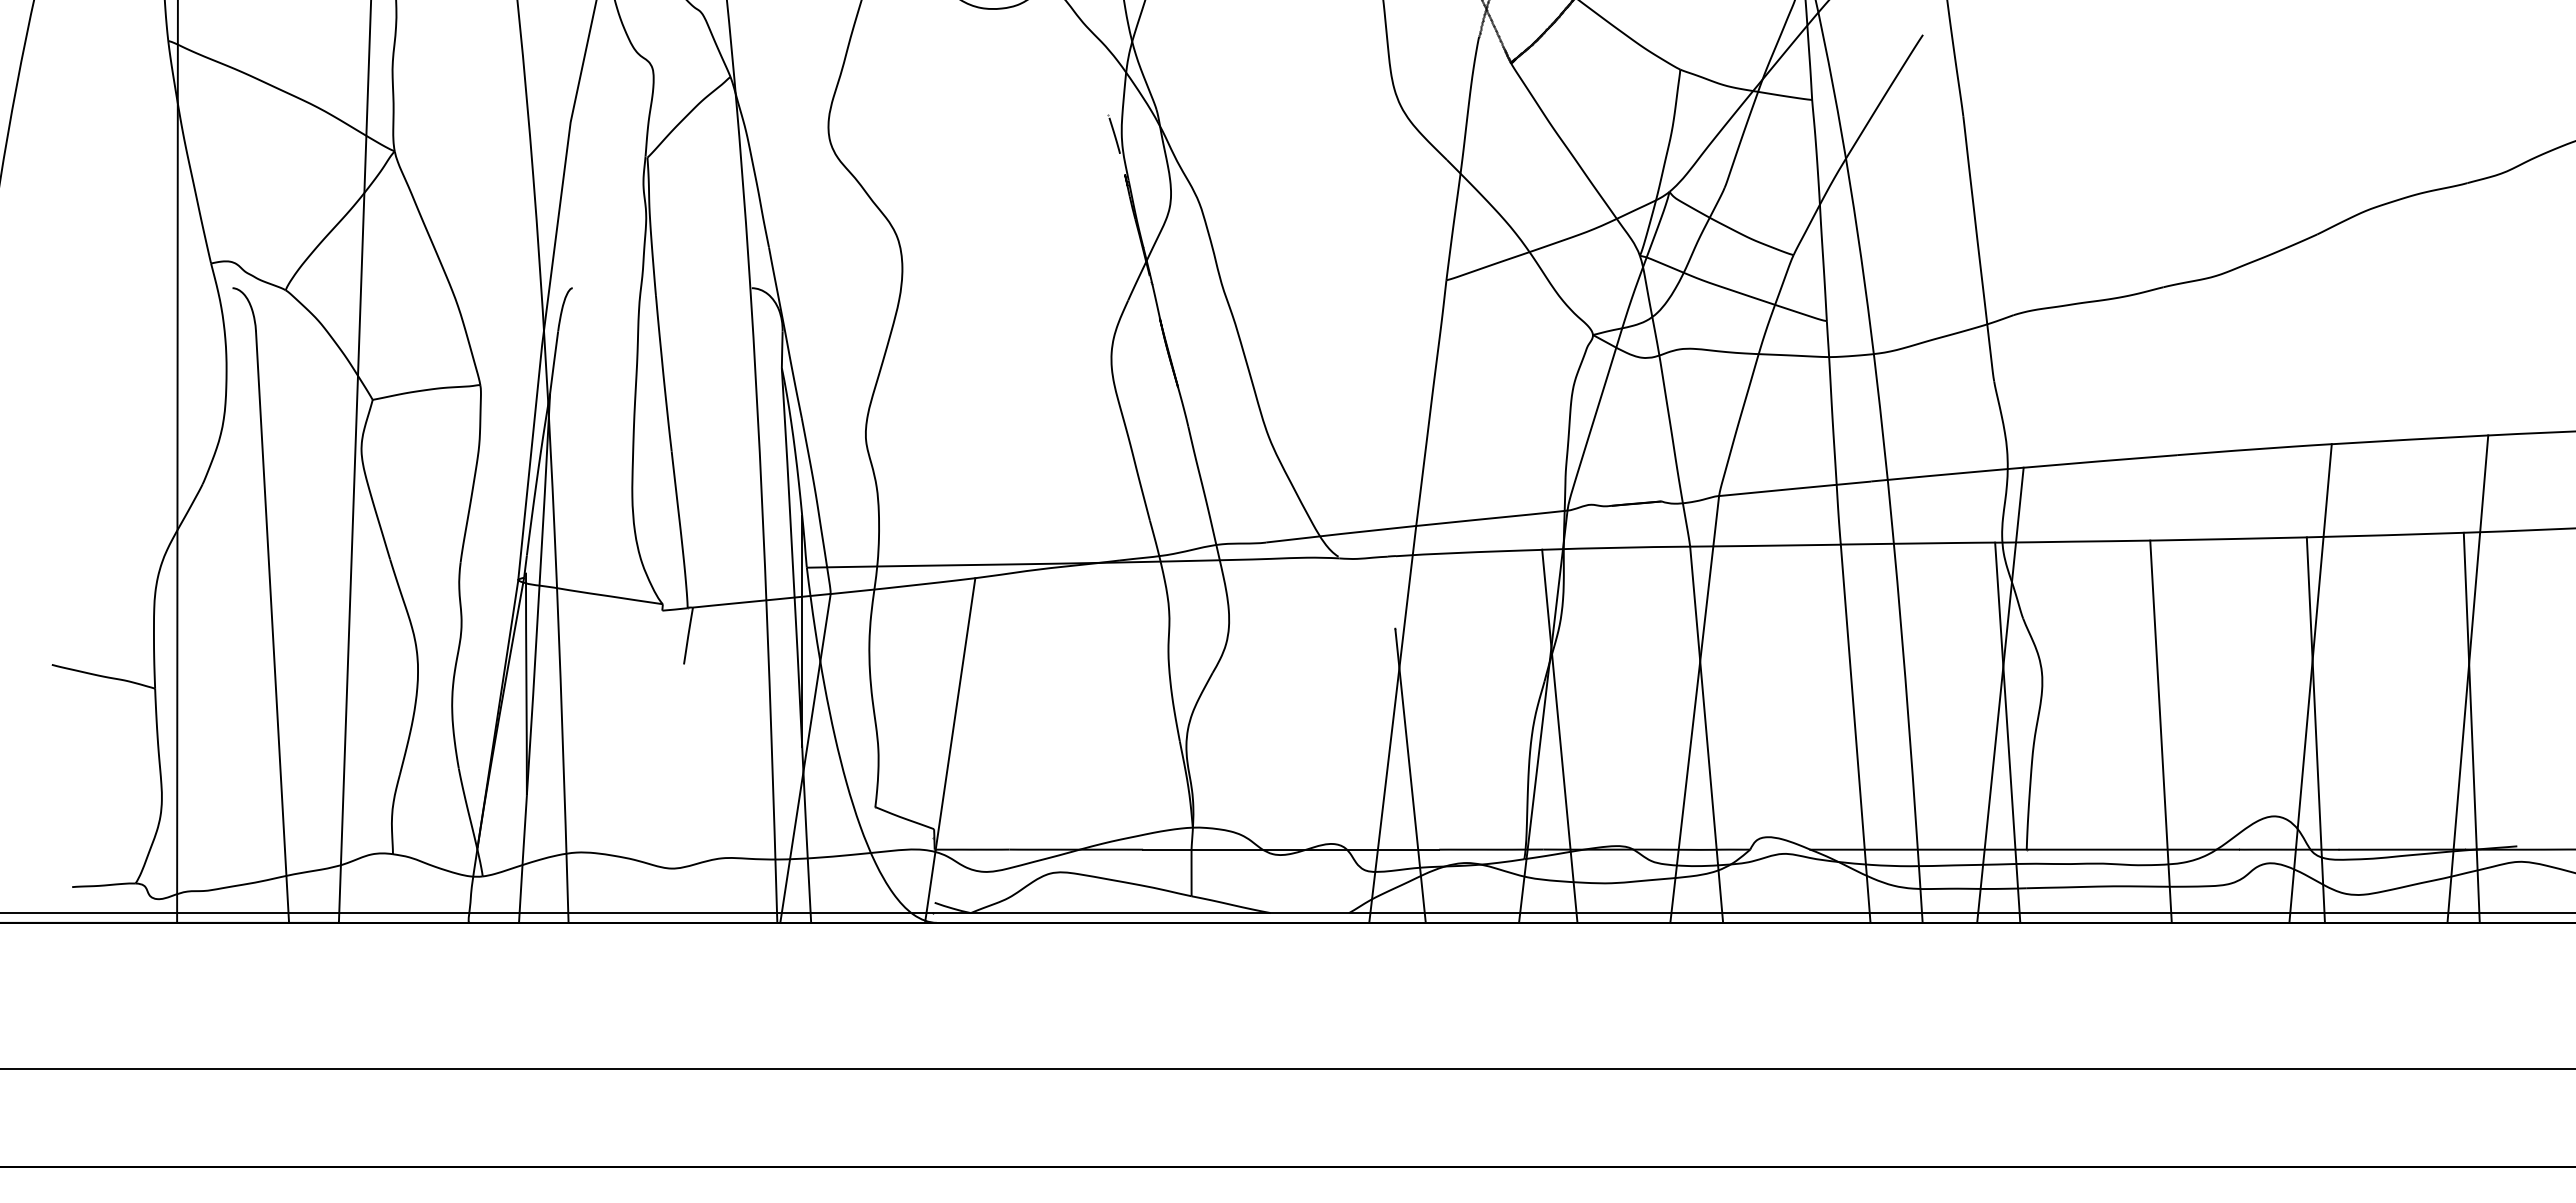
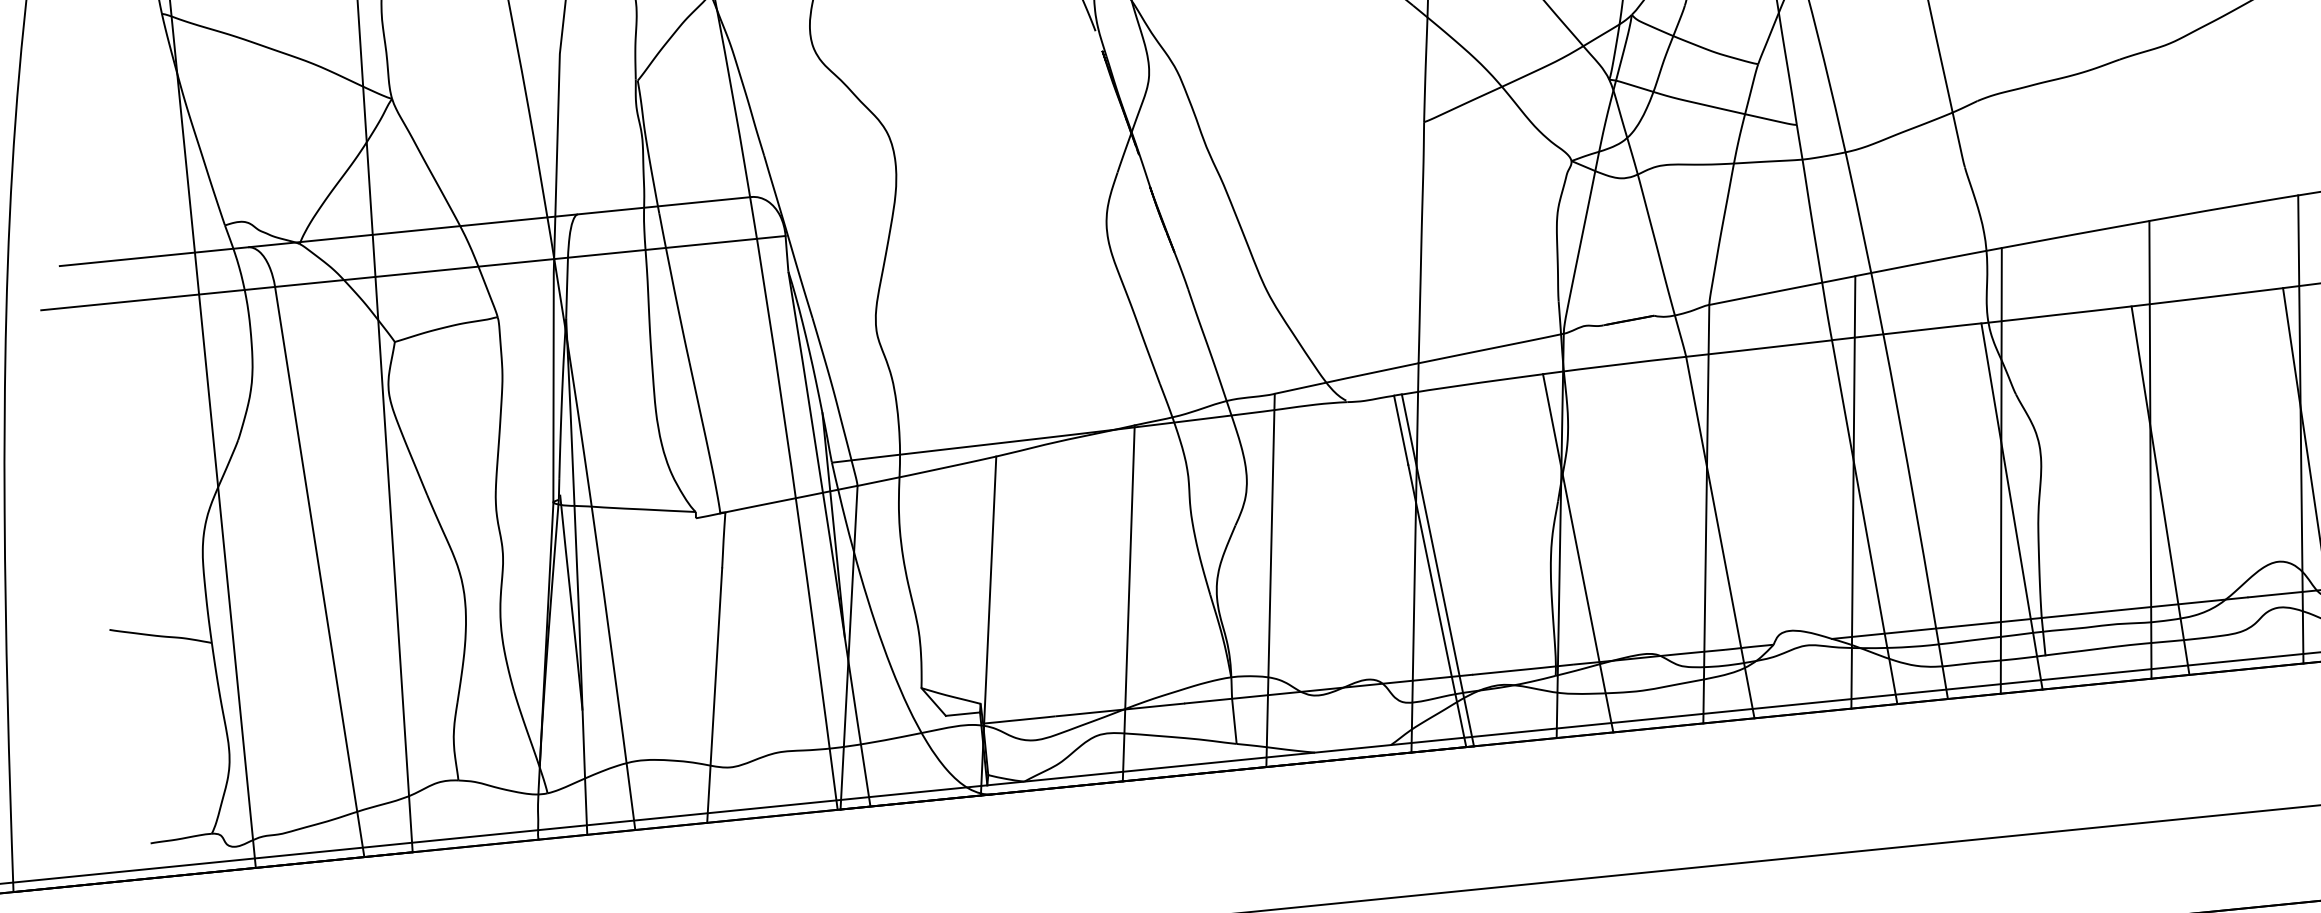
line: (394, 288) -> (405, 231), added
line: (398, 331) -> (413, 273), added
line: (2154, 688) -> (2150, 449), added
line: (1847, 701) -> (1853, 491), added
line: (1242, 732) -> (1270, 580), added
line: (1414, 739) -> (1437, 570), added
line: (1095, 741) -> (1128, 603), added
line: (662, 793) -> (713, 695), added
line: (914, 837) -> (962, 713), added

